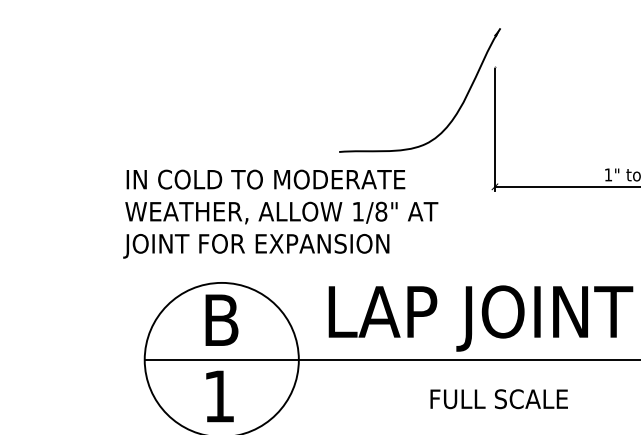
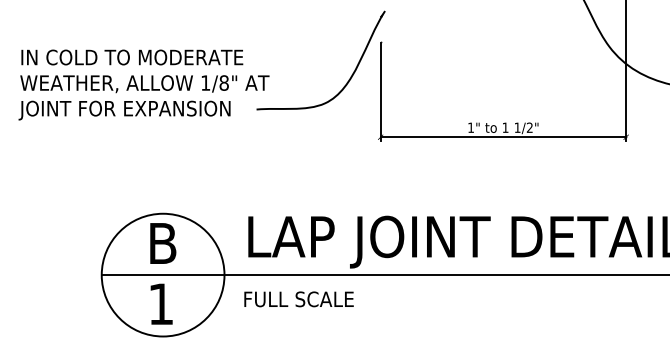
text: (280, 213) -> (143, 84), moved
text: (498, 399) -> (298, 299), moved

